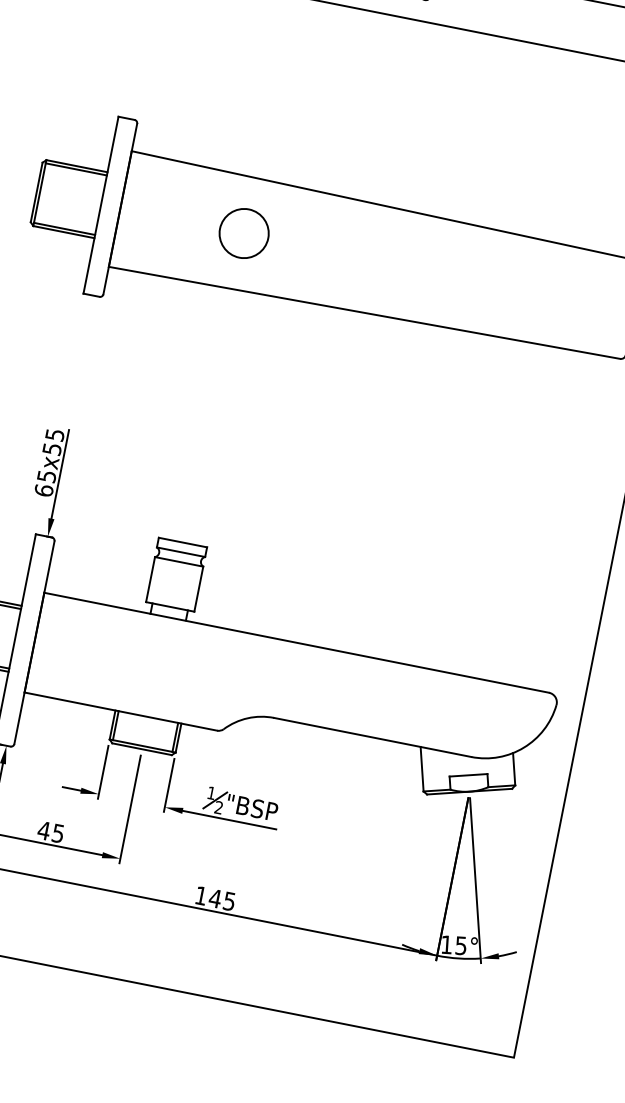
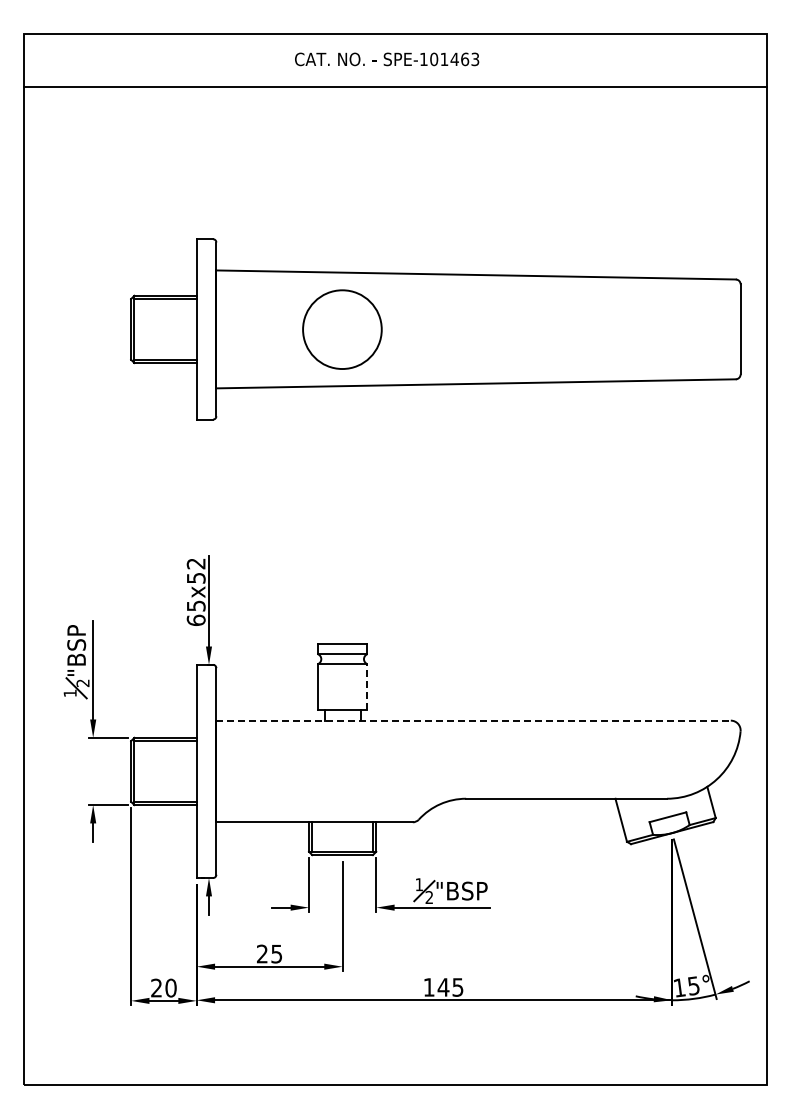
circle: (244, 232) -> (342, 328), size x1.6
text: (54, 434) -> (195, 563), 65x55 -> 65x52
line: (199, 589) -> (367, 687), solid -> dashed
line: (297, 642) -> (474, 720), solid -> dashed
text: (44, 830) -> (262, 953), 45 -> 25

